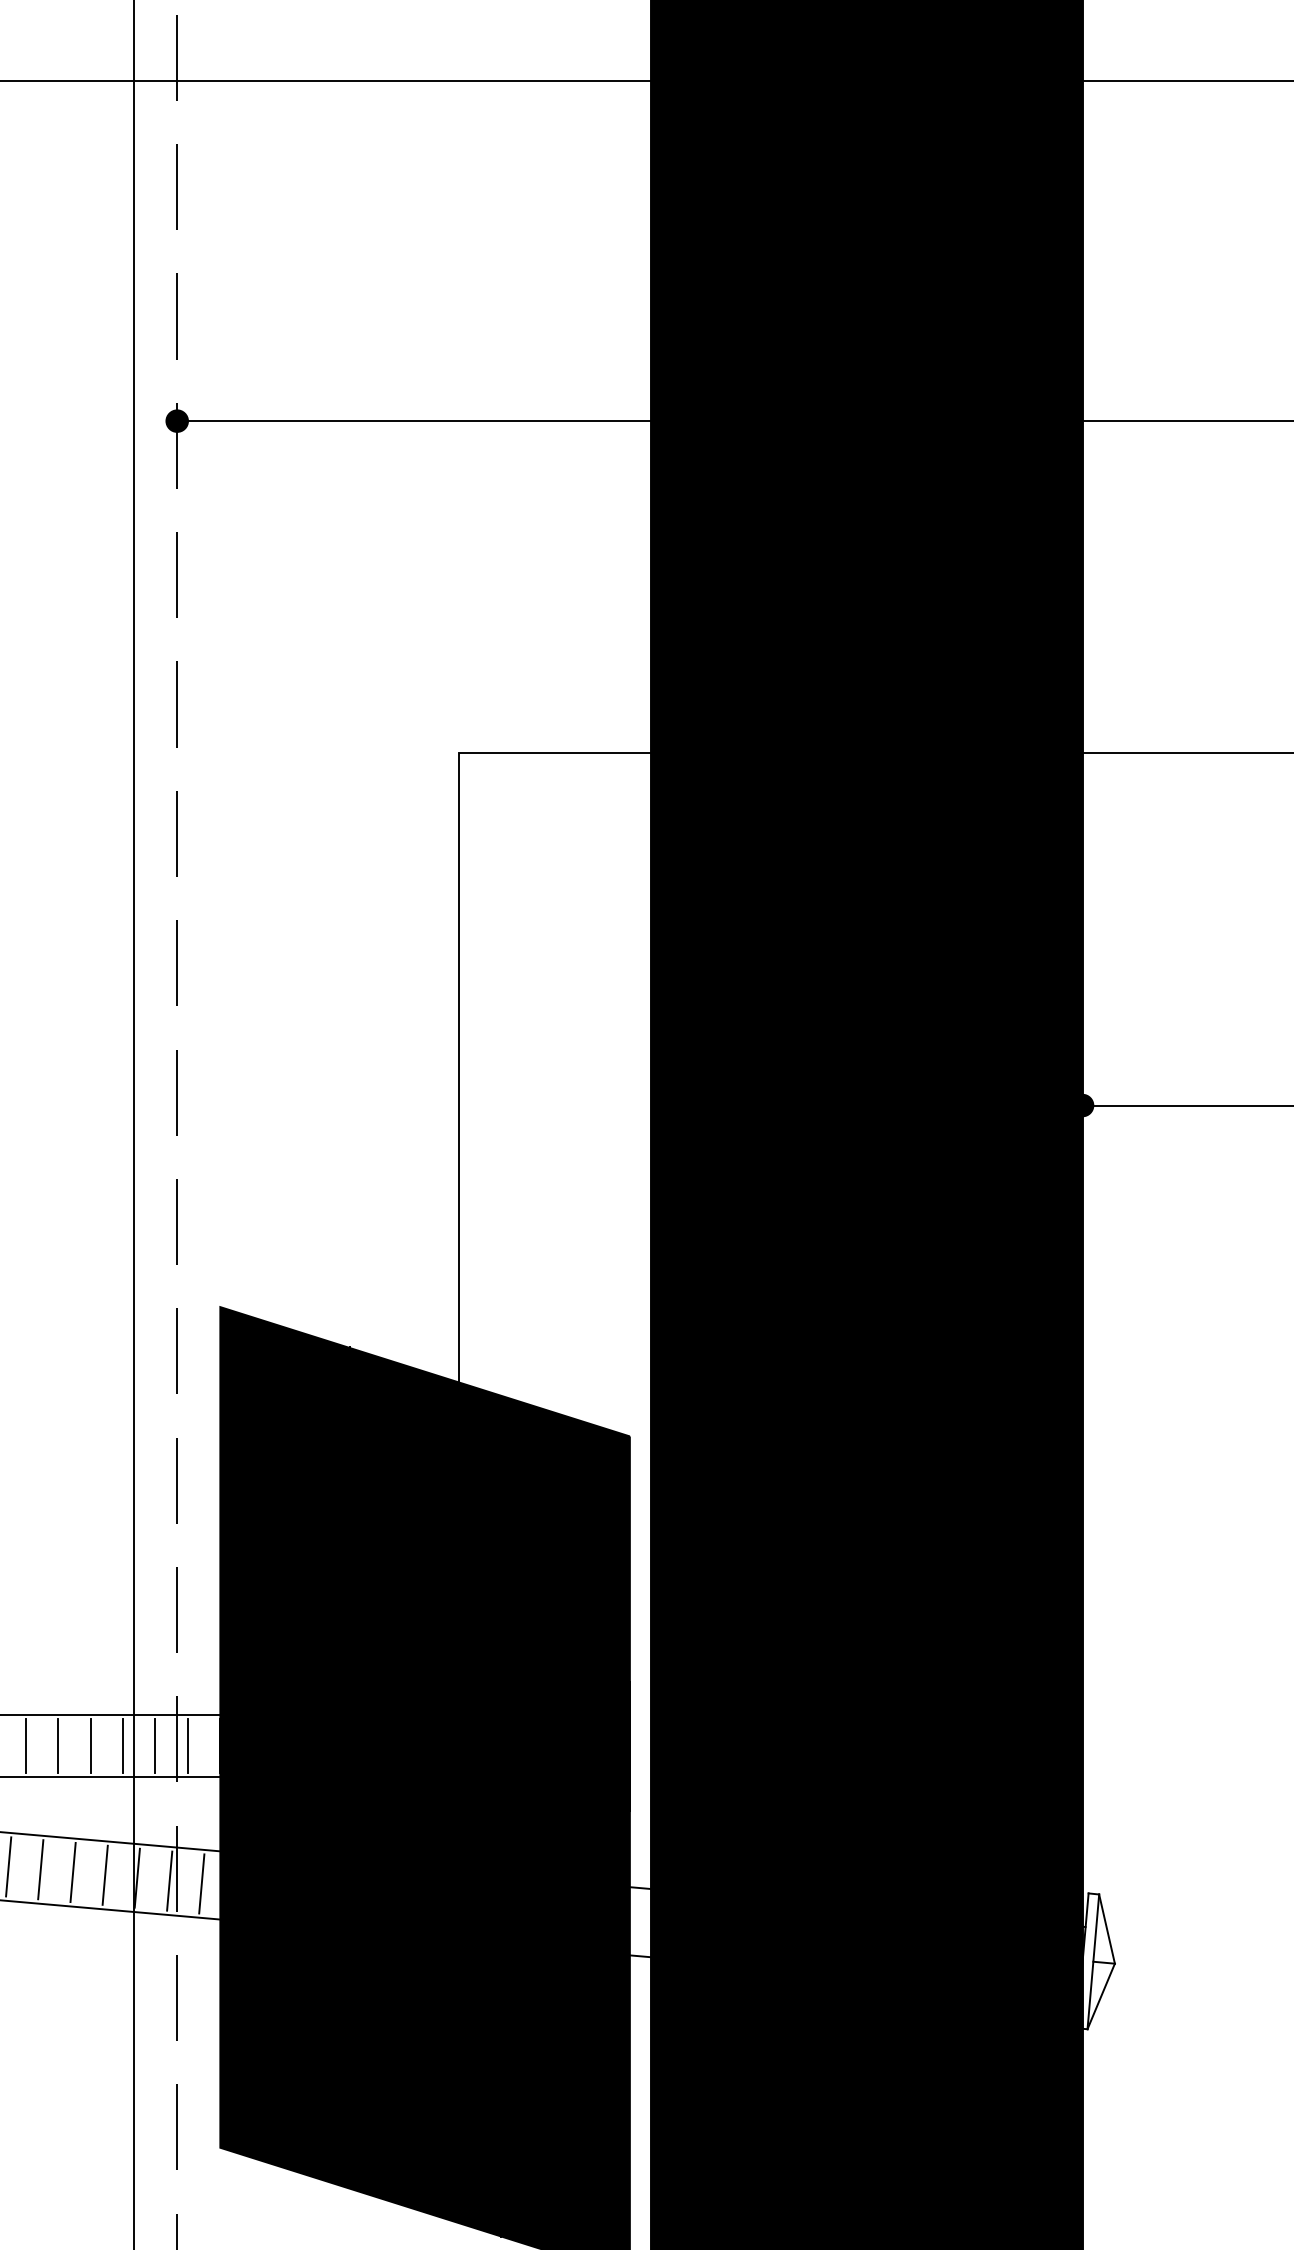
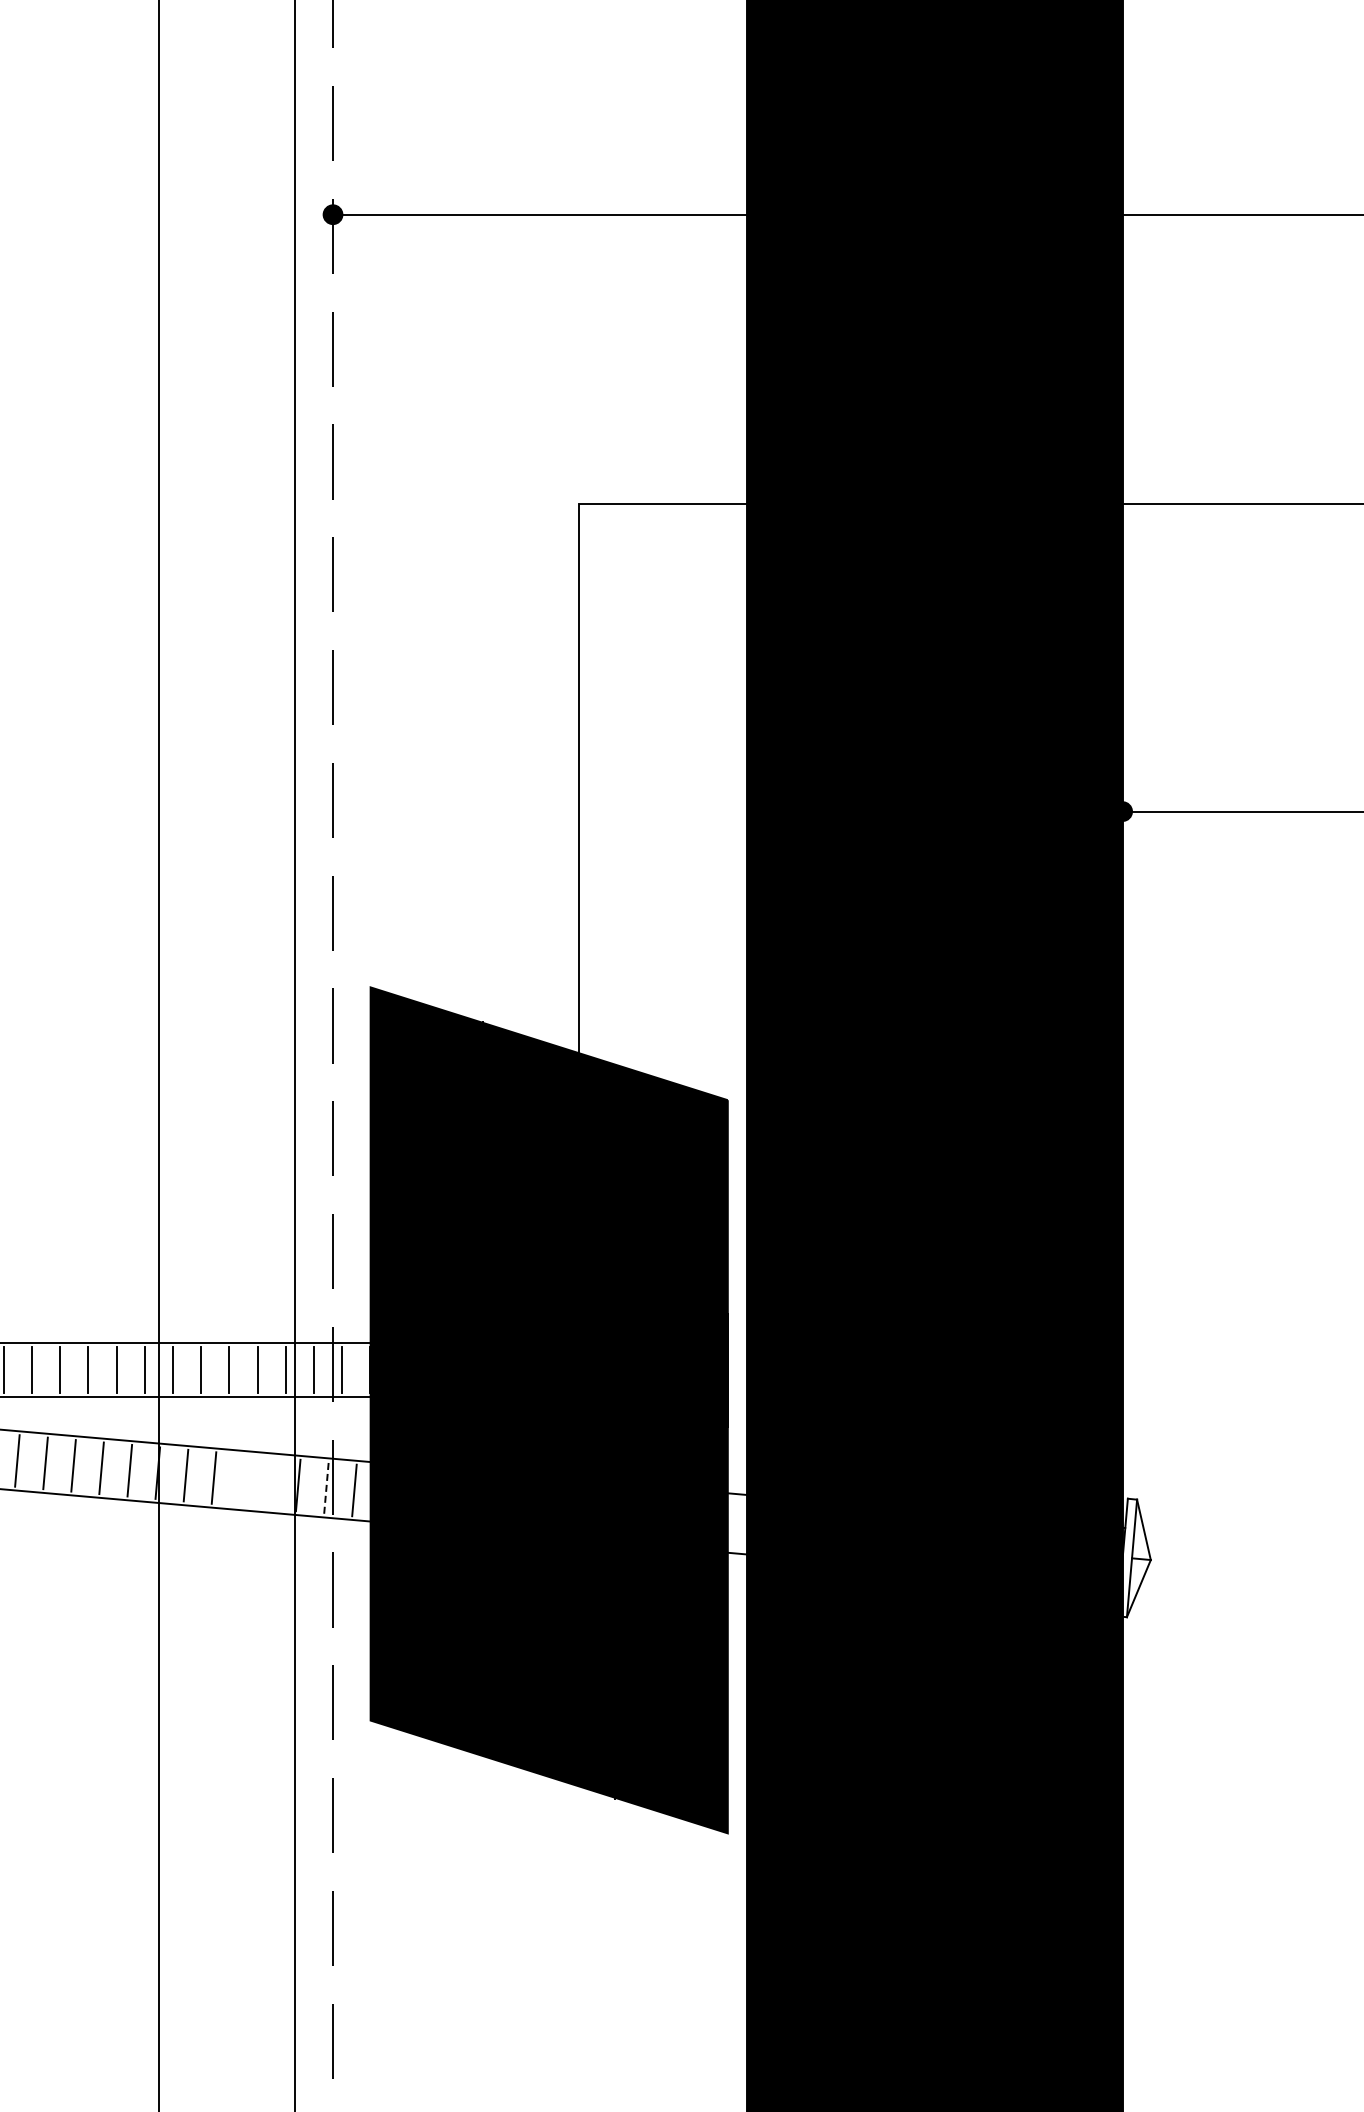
line: (72, 1872) -> (241, 1480), removed
line: (104, 1874) -> (269, 1482), removed
line: (169, 1881) -> (326, 1488), solid -> dashed

